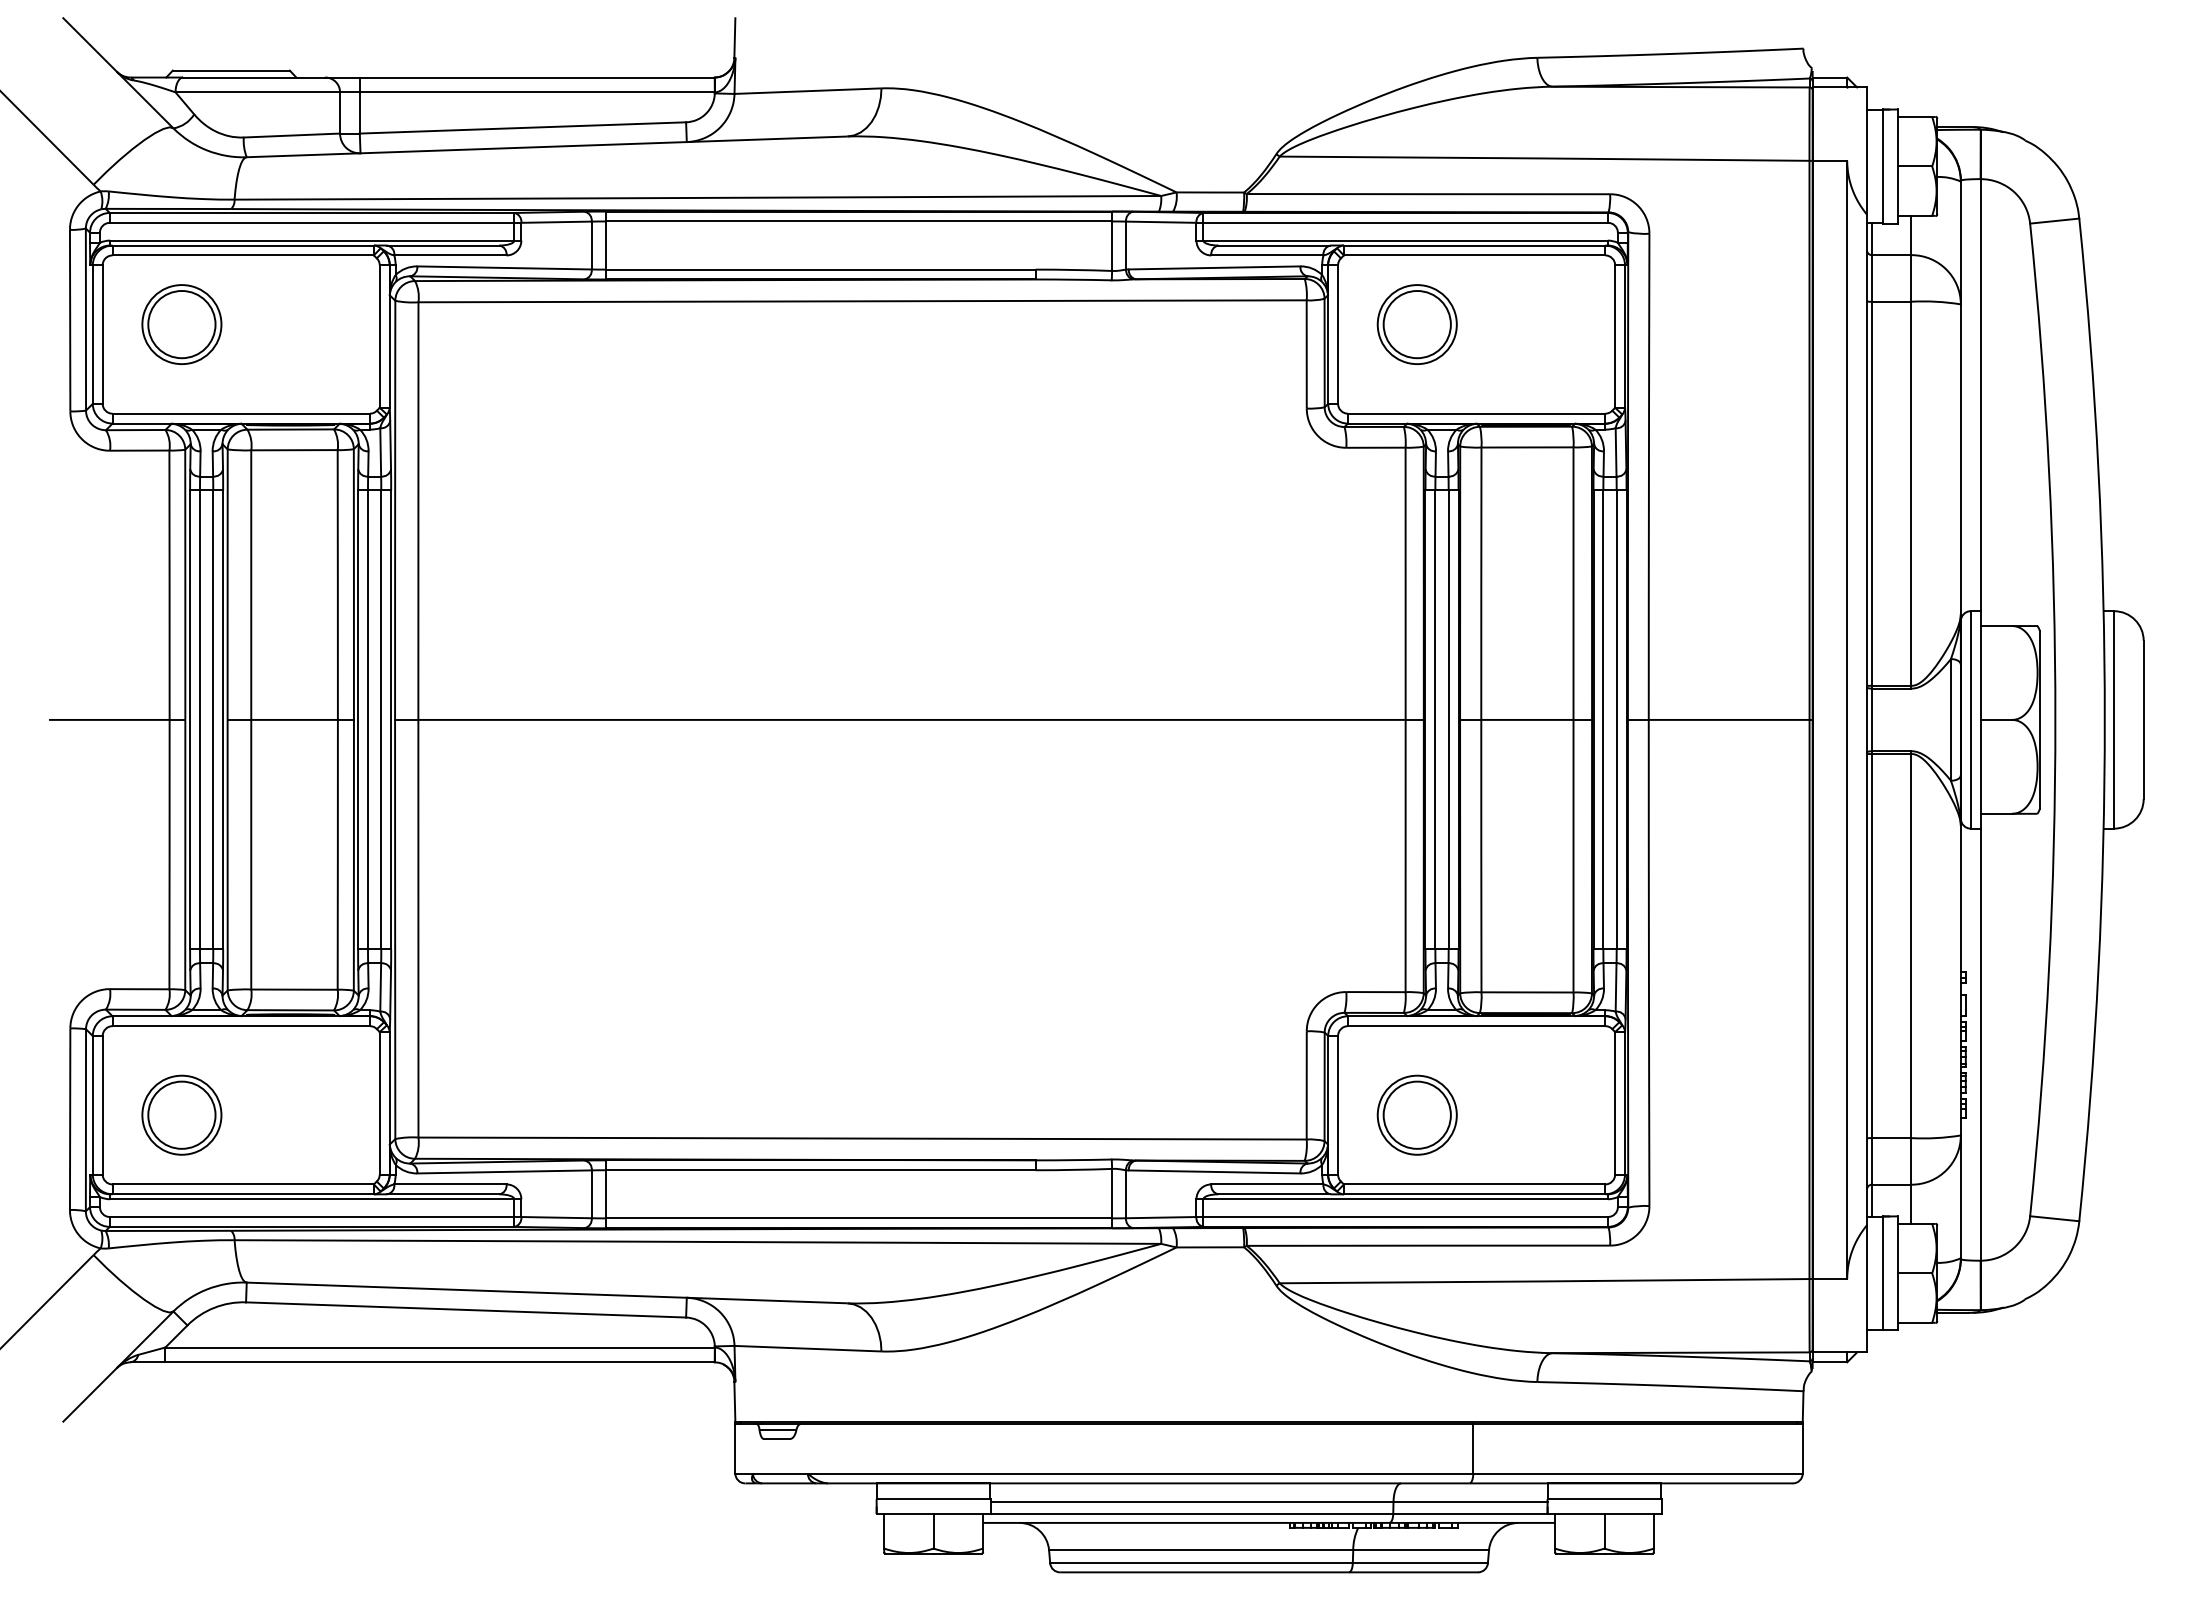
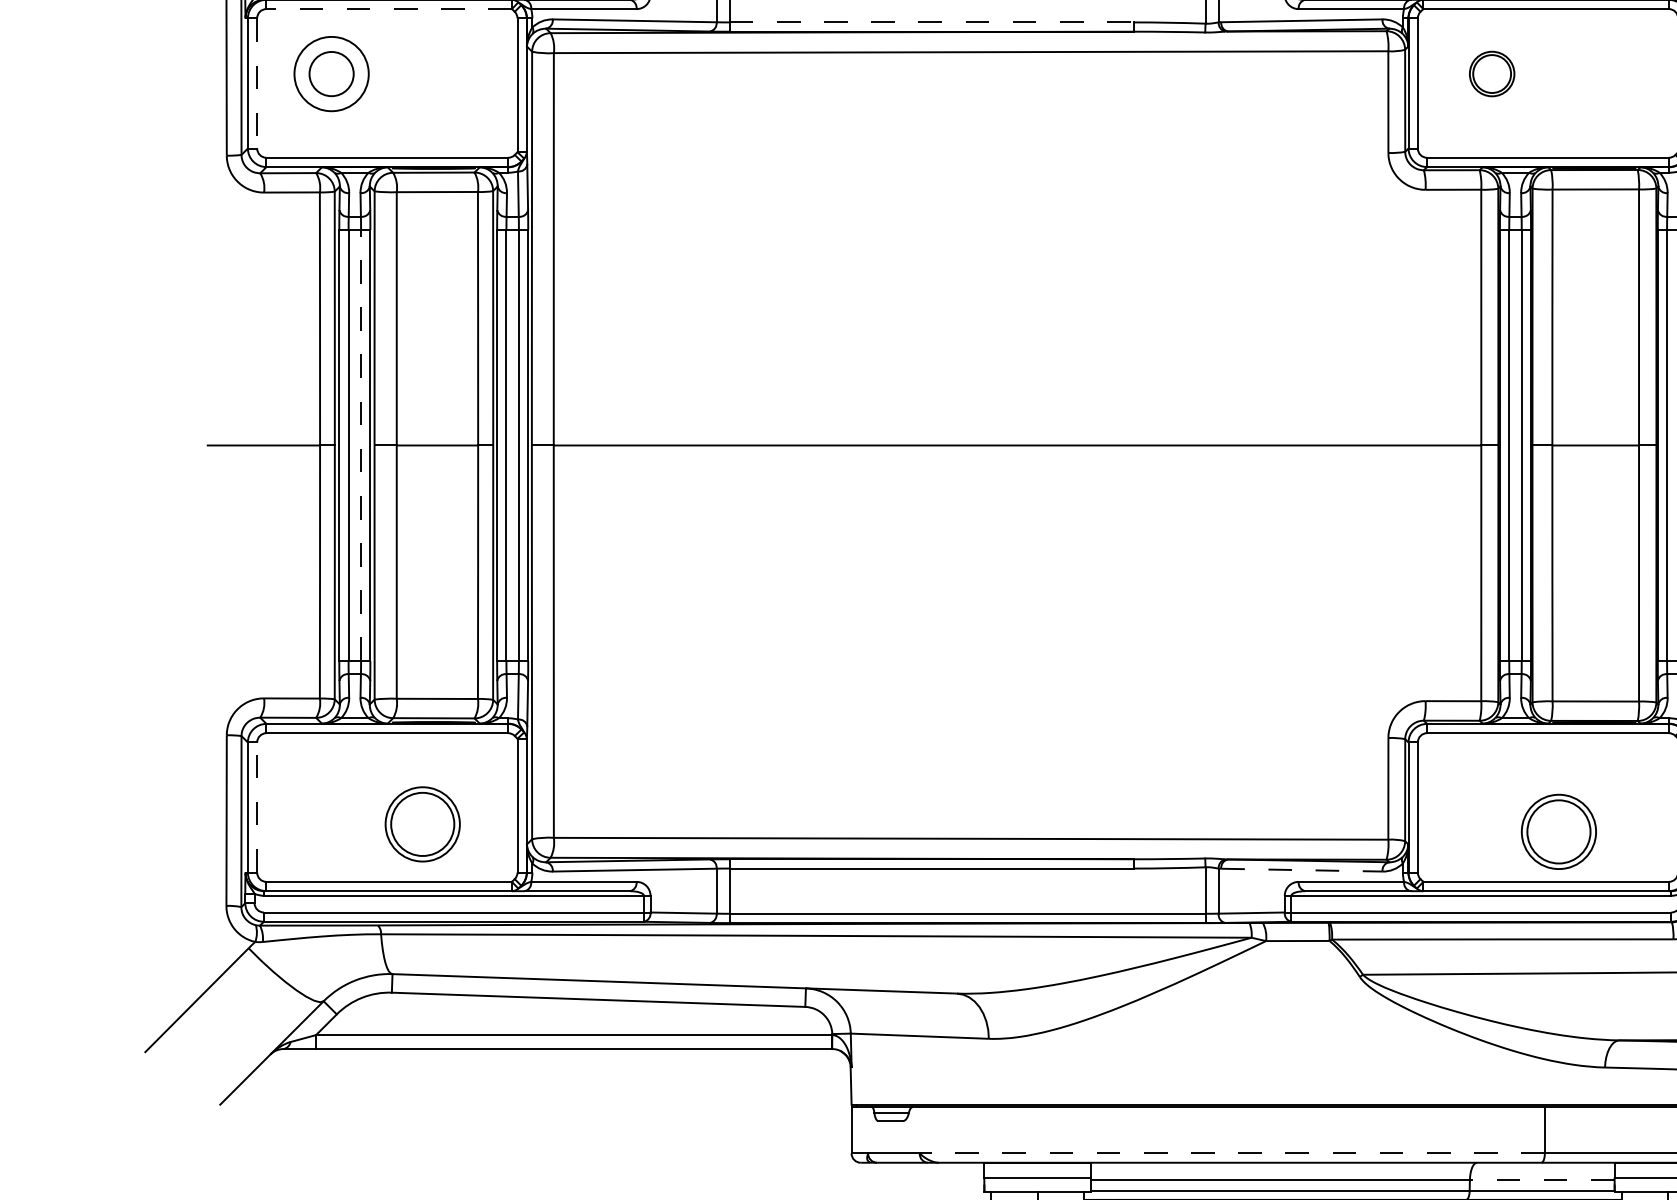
line: (243, 255) -> (389, 9), solid -> dashed
line: (821, 269) -> (932, 22), solid -> dashed
circle: (181, 324) -> (331, 73), size x0.7
part: (1416, 324) -> (1491, 73), size x0.6
line: (102, 335) -> (257, 84), solid -> dashed
line: (213, 719) -> (361, 445), solid -> dashed
line: (102, 1104) -> (257, 806), solid -> dashed
part: (181, 1114) -> (422, 823), moved
part: (1416, 1114) -> (1558, 831), moved
line: (1214, 1171) -> (1301, 869), solid -> dashed
line: (1140, 1473) -> (1232, 1153), solid -> dashed
line: (1470, 1502) -> (1542, 1180), solid -> dashed

